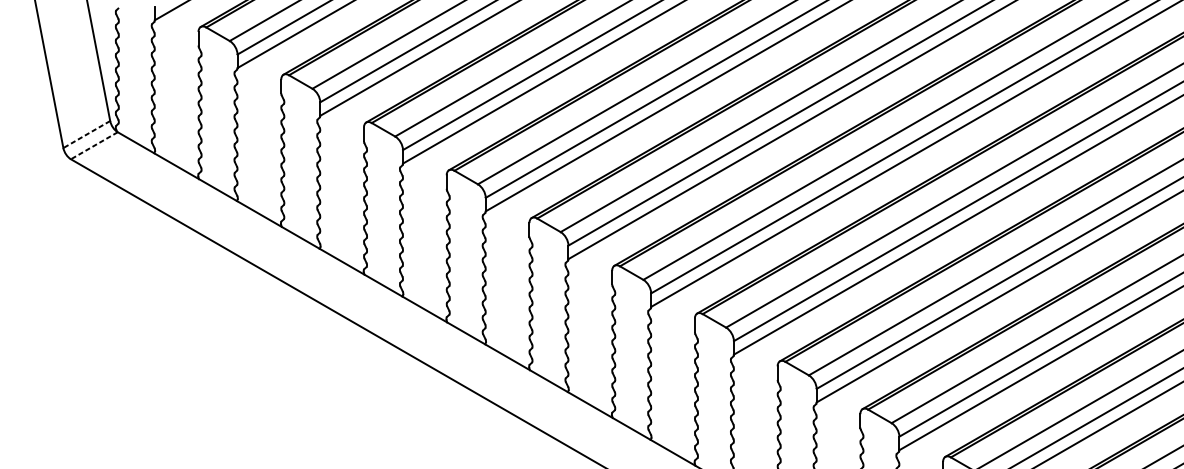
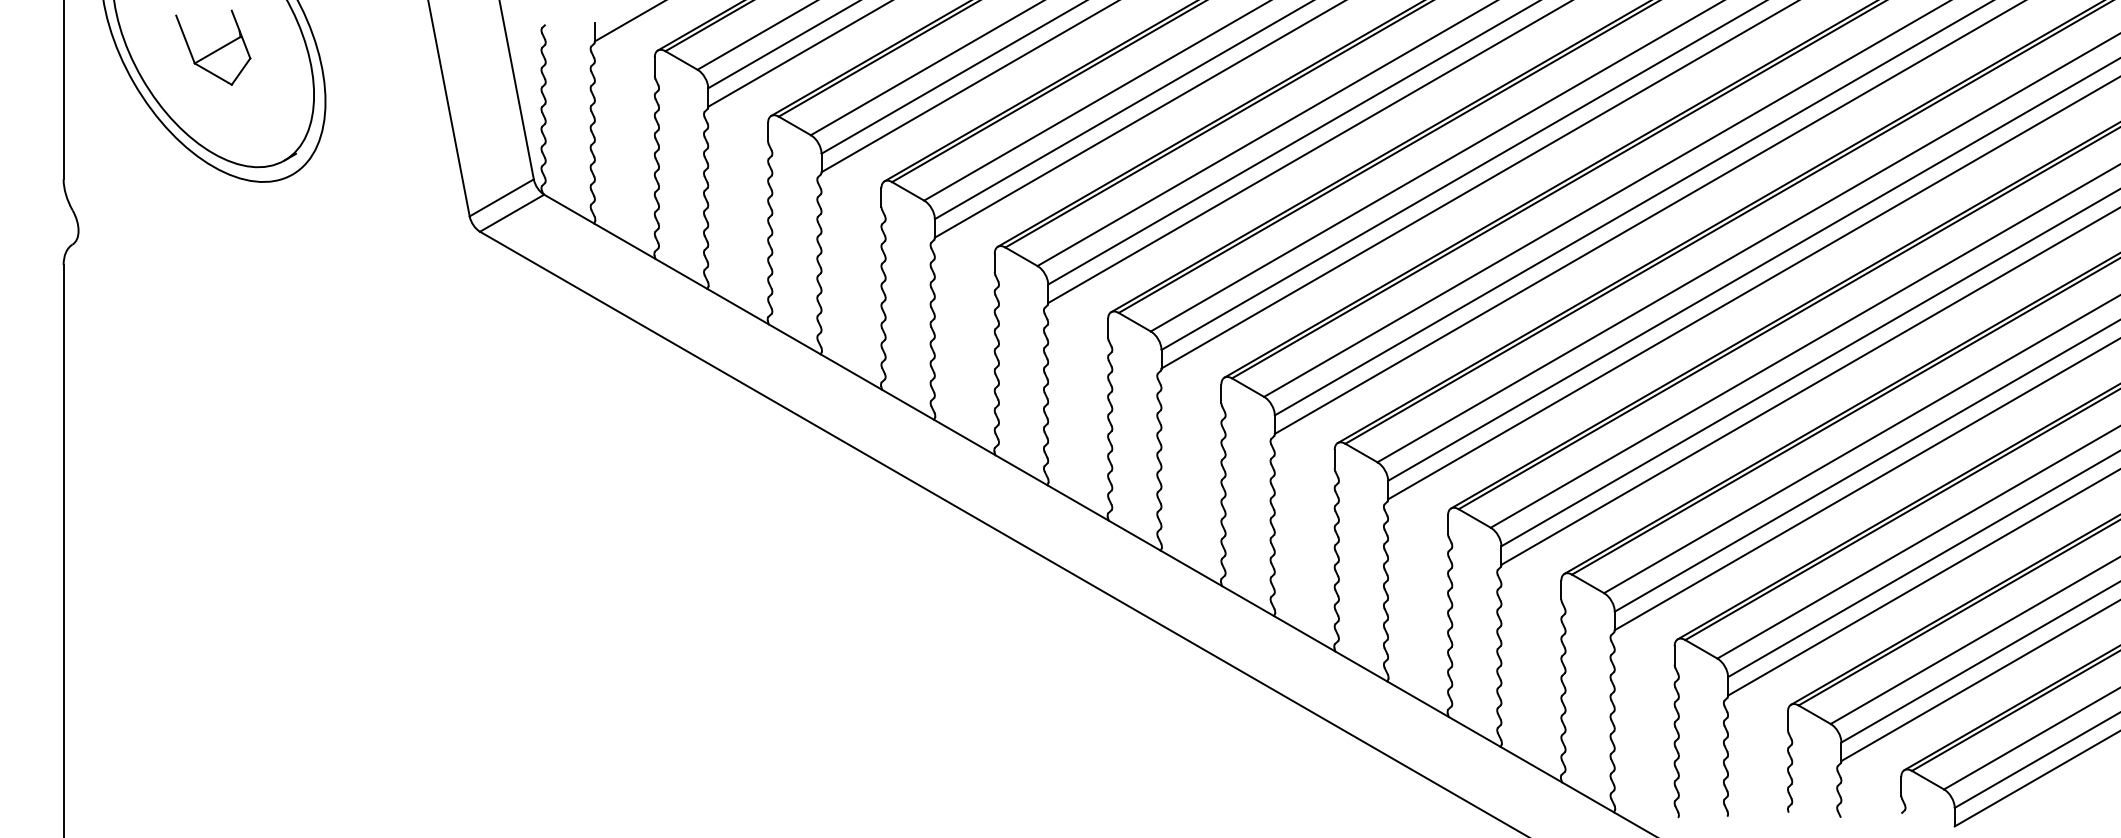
line: (86, 135) -> (501, 198), dashed -> solid
line: (93, 145) -> (511, 213), dashed -> solid

